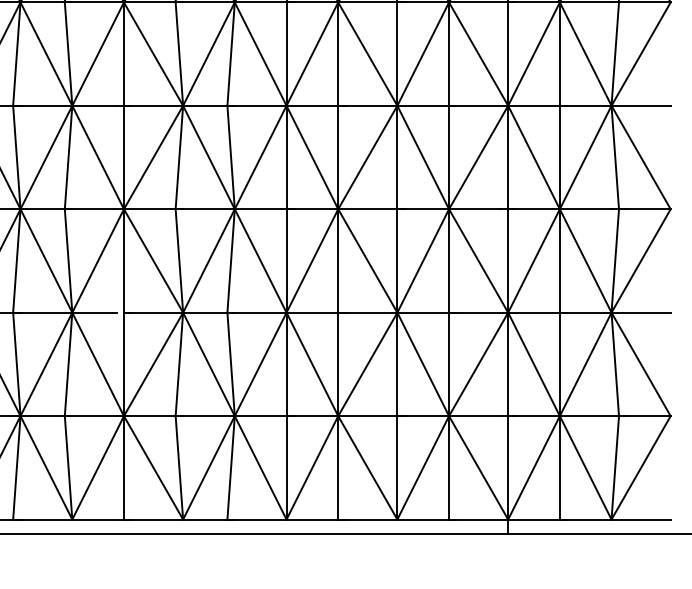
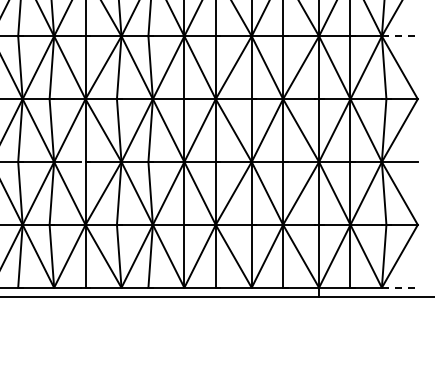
line: (640, 106) -> (399, 36), solid -> dashed
line: (640, 519) -> (399, 287), solid -> dashed

